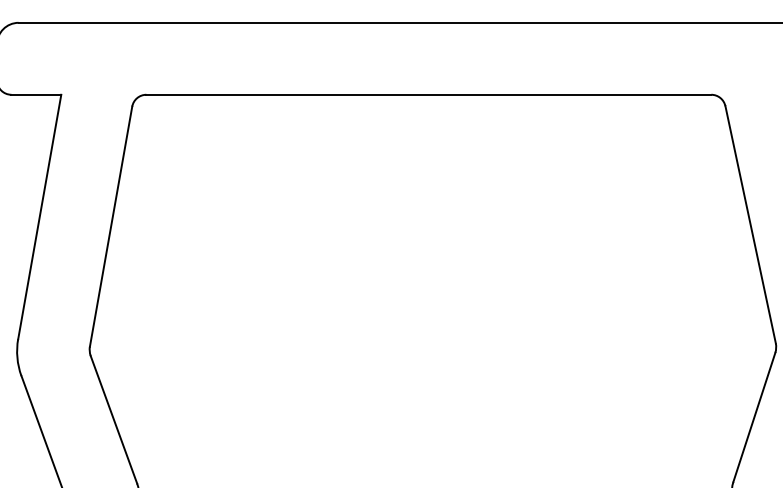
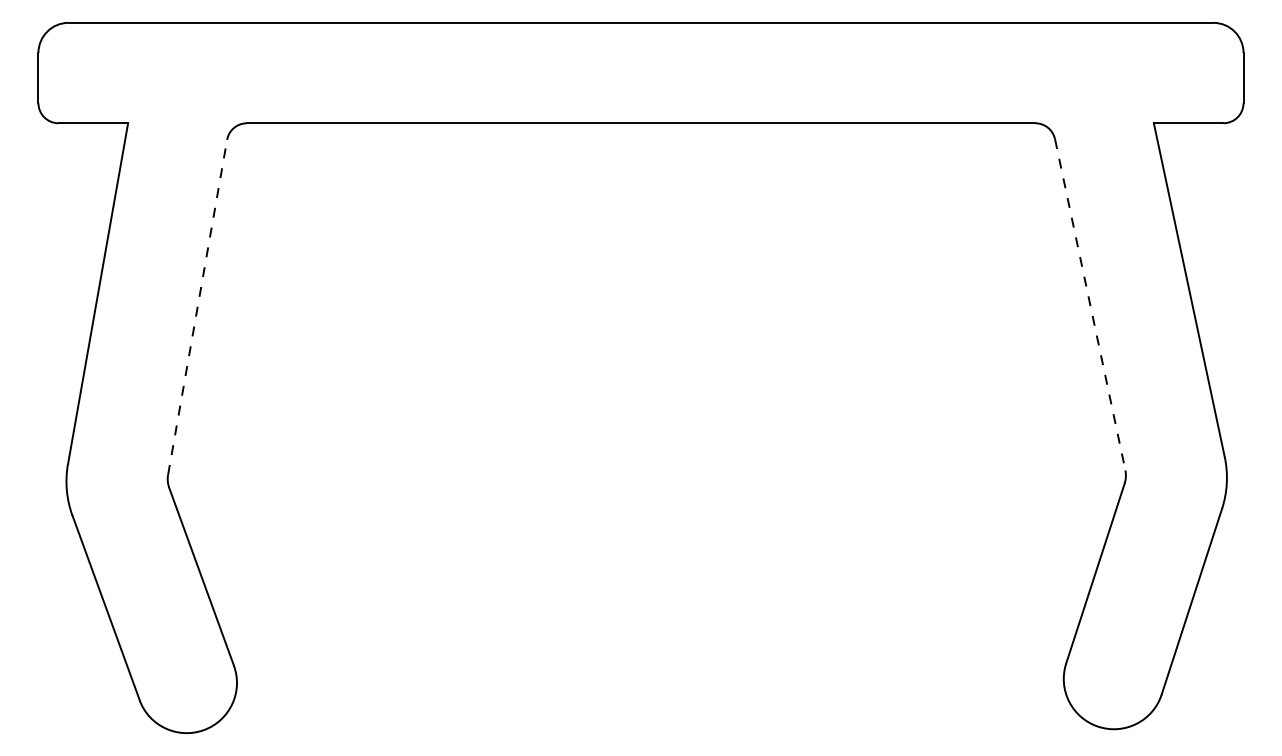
line: (750, 225) -> (1090, 305), solid -> dashed
line: (111, 226) -> (197, 306), solid -> dashed

